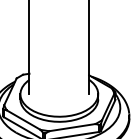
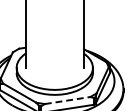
line: (72, 127) -> (67, 100), solid -> dashed

